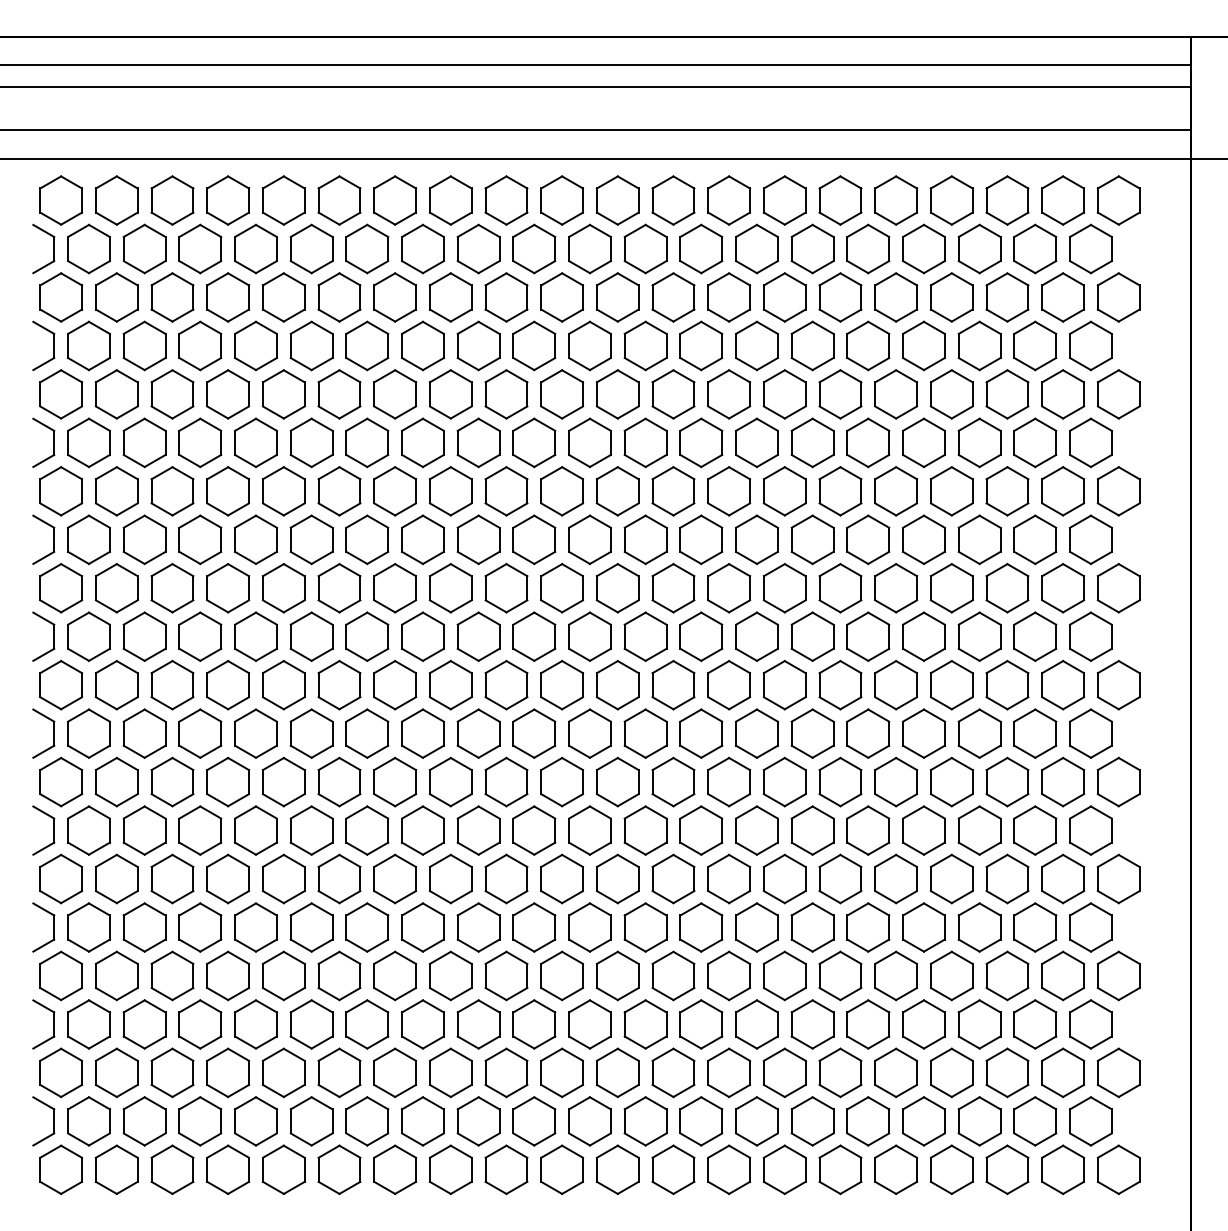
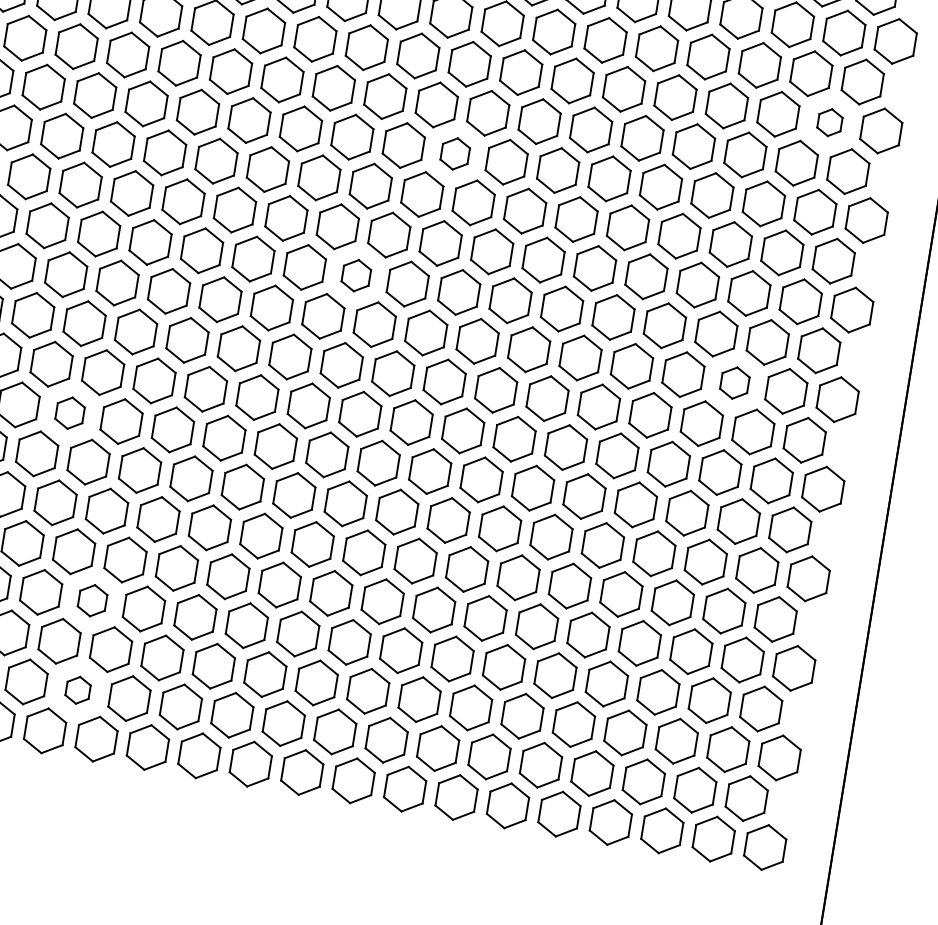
part: (1063, 394) -> (830, 122), size x0.6
part: (673, 491) -> (455, 154), size x0.7
part: (589, 636) -> (355, 275), size x0.7
part: (1007, 685) -> (734, 383), size x0.7
part: (311, 830) -> (70, 413), size x0.7
part: (367, 1024) -> (92, 600), size x0.7
part: (367, 1121) -> (78, 690), size x0.6

